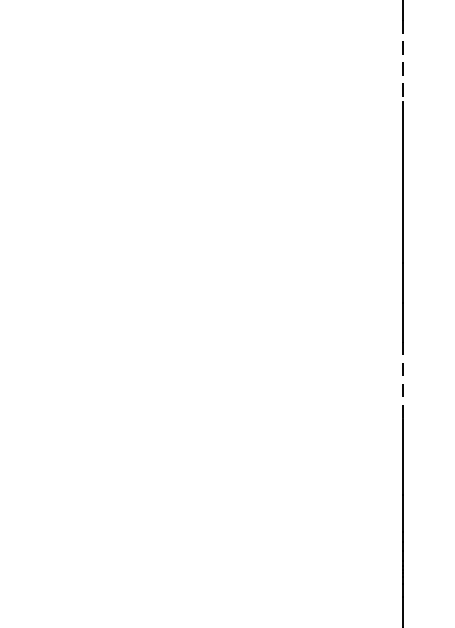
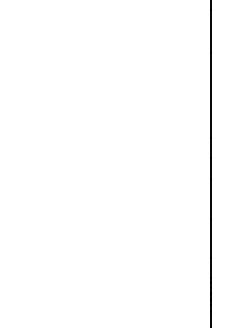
line: (402, 62) -> (210, 32), dashed -> solid
line: (402, 381) -> (210, 199), dashed -> solid

